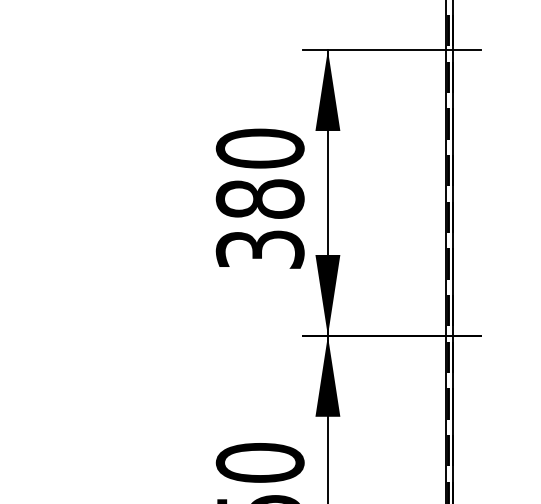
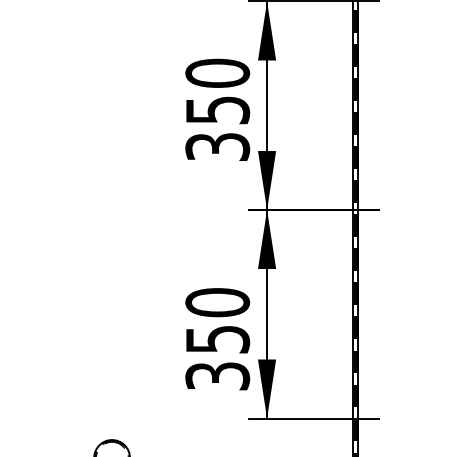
text: (259, 198) -> (217, 109), 380 -> 350

